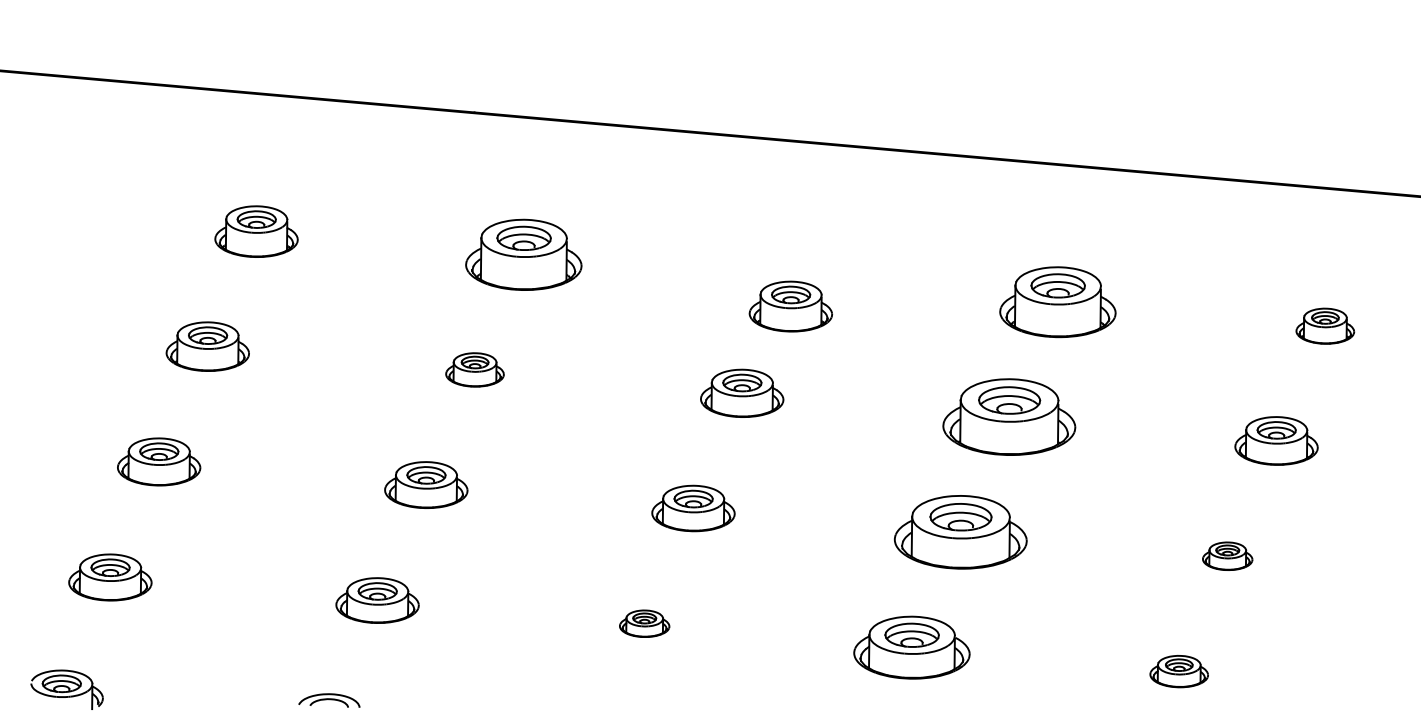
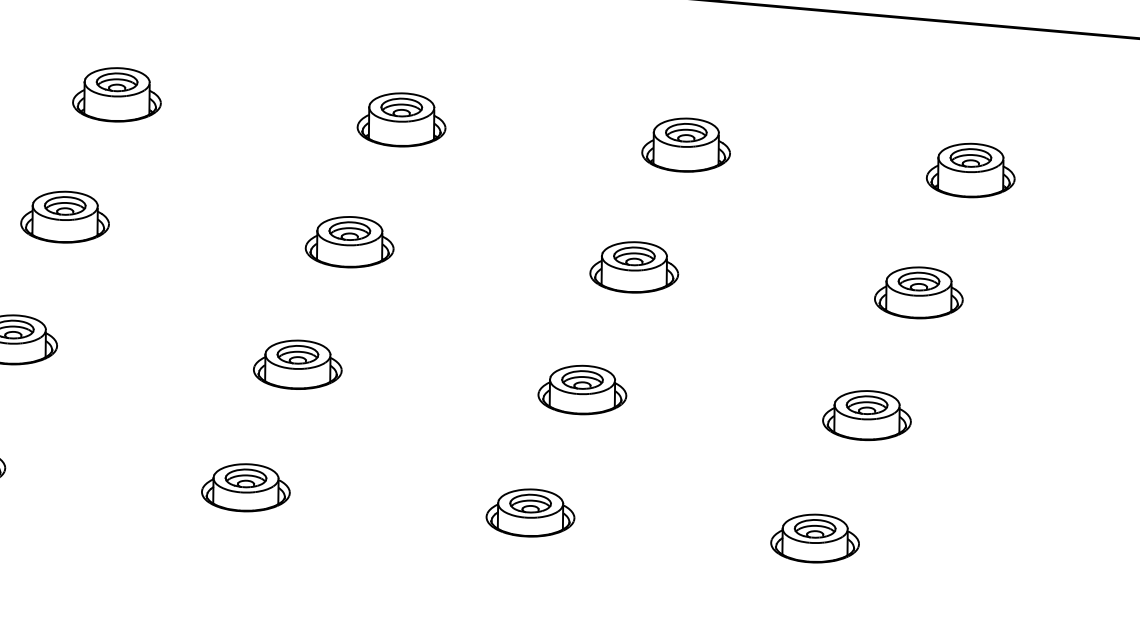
part: (523, 255) -> (116, 95), size x0.71
part: (1058, 302) -> (686, 145), size x0.71
part: (790, 306) -> (401, 119), moved
part: (1325, 326) -> (971, 170), size x1.43
part: (474, 369) -> (64, 216), size x1.43
part: (1009, 416) -> (634, 266), size x0.62
part: (960, 531) -> (582, 389), size x0.62
part: (1227, 556) -> (866, 415), size x1.67
part: (644, 623) -> (245, 487), size x1.67
part: (911, 647) -> (530, 512), size x0.71
part: (1179, 671) -> (815, 538), size x1.43

